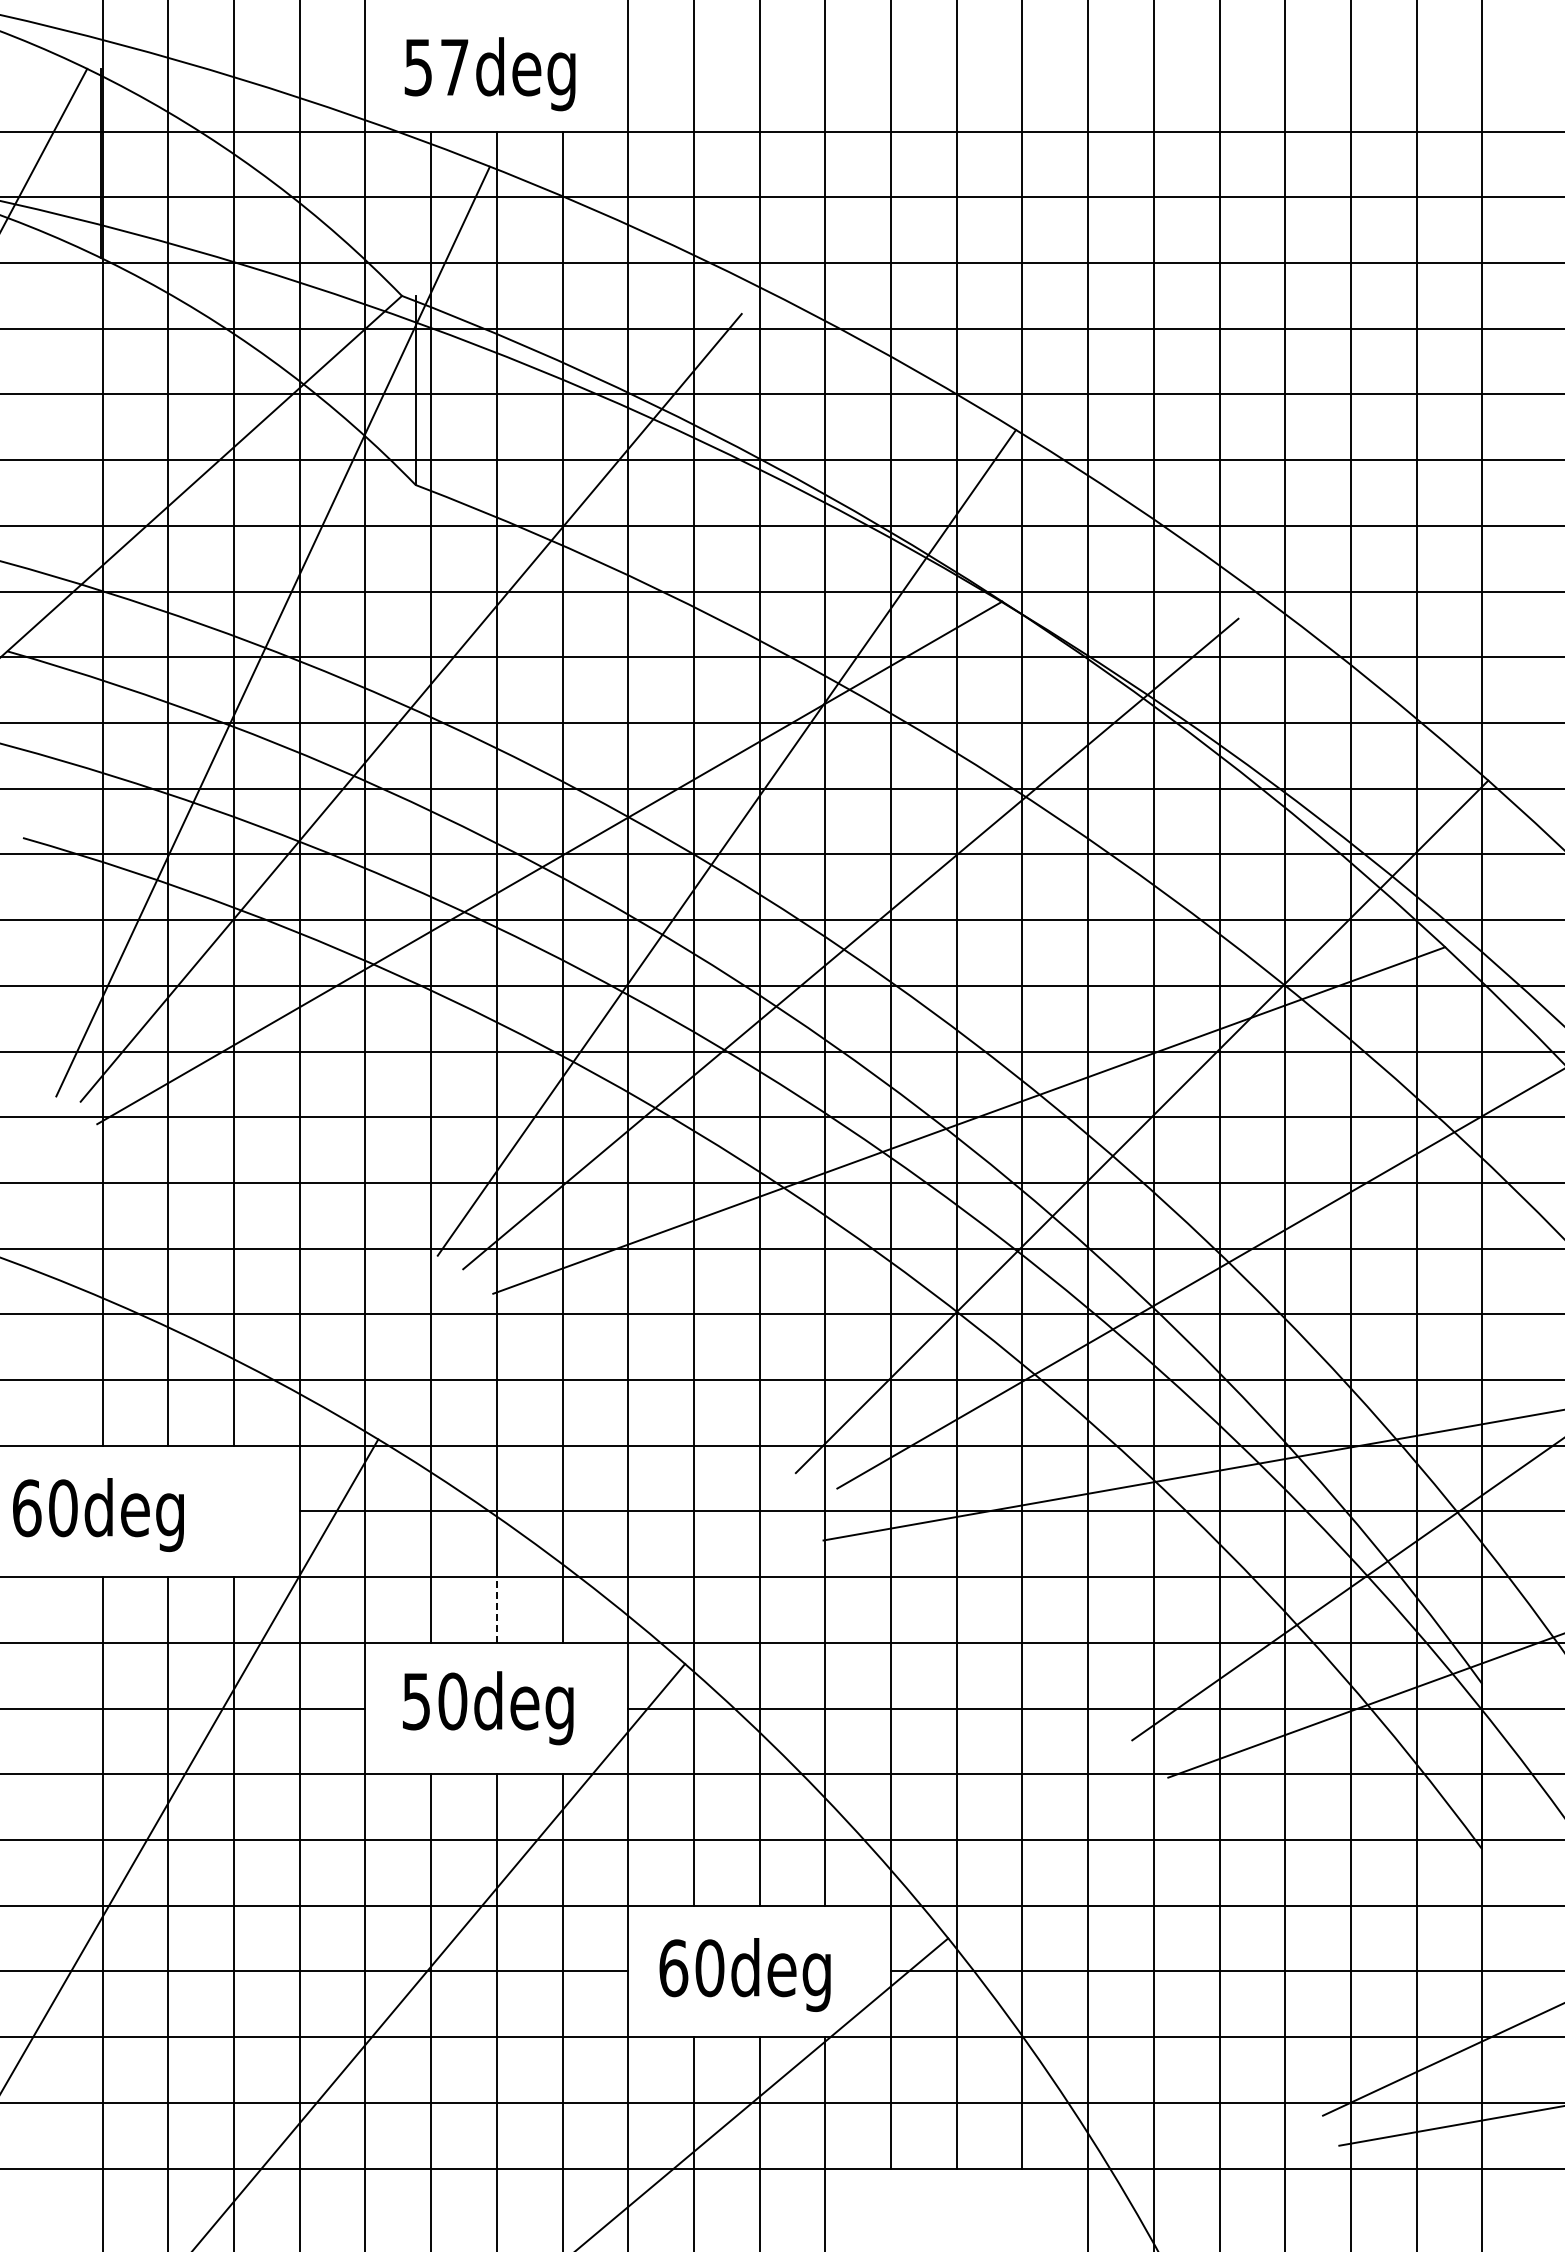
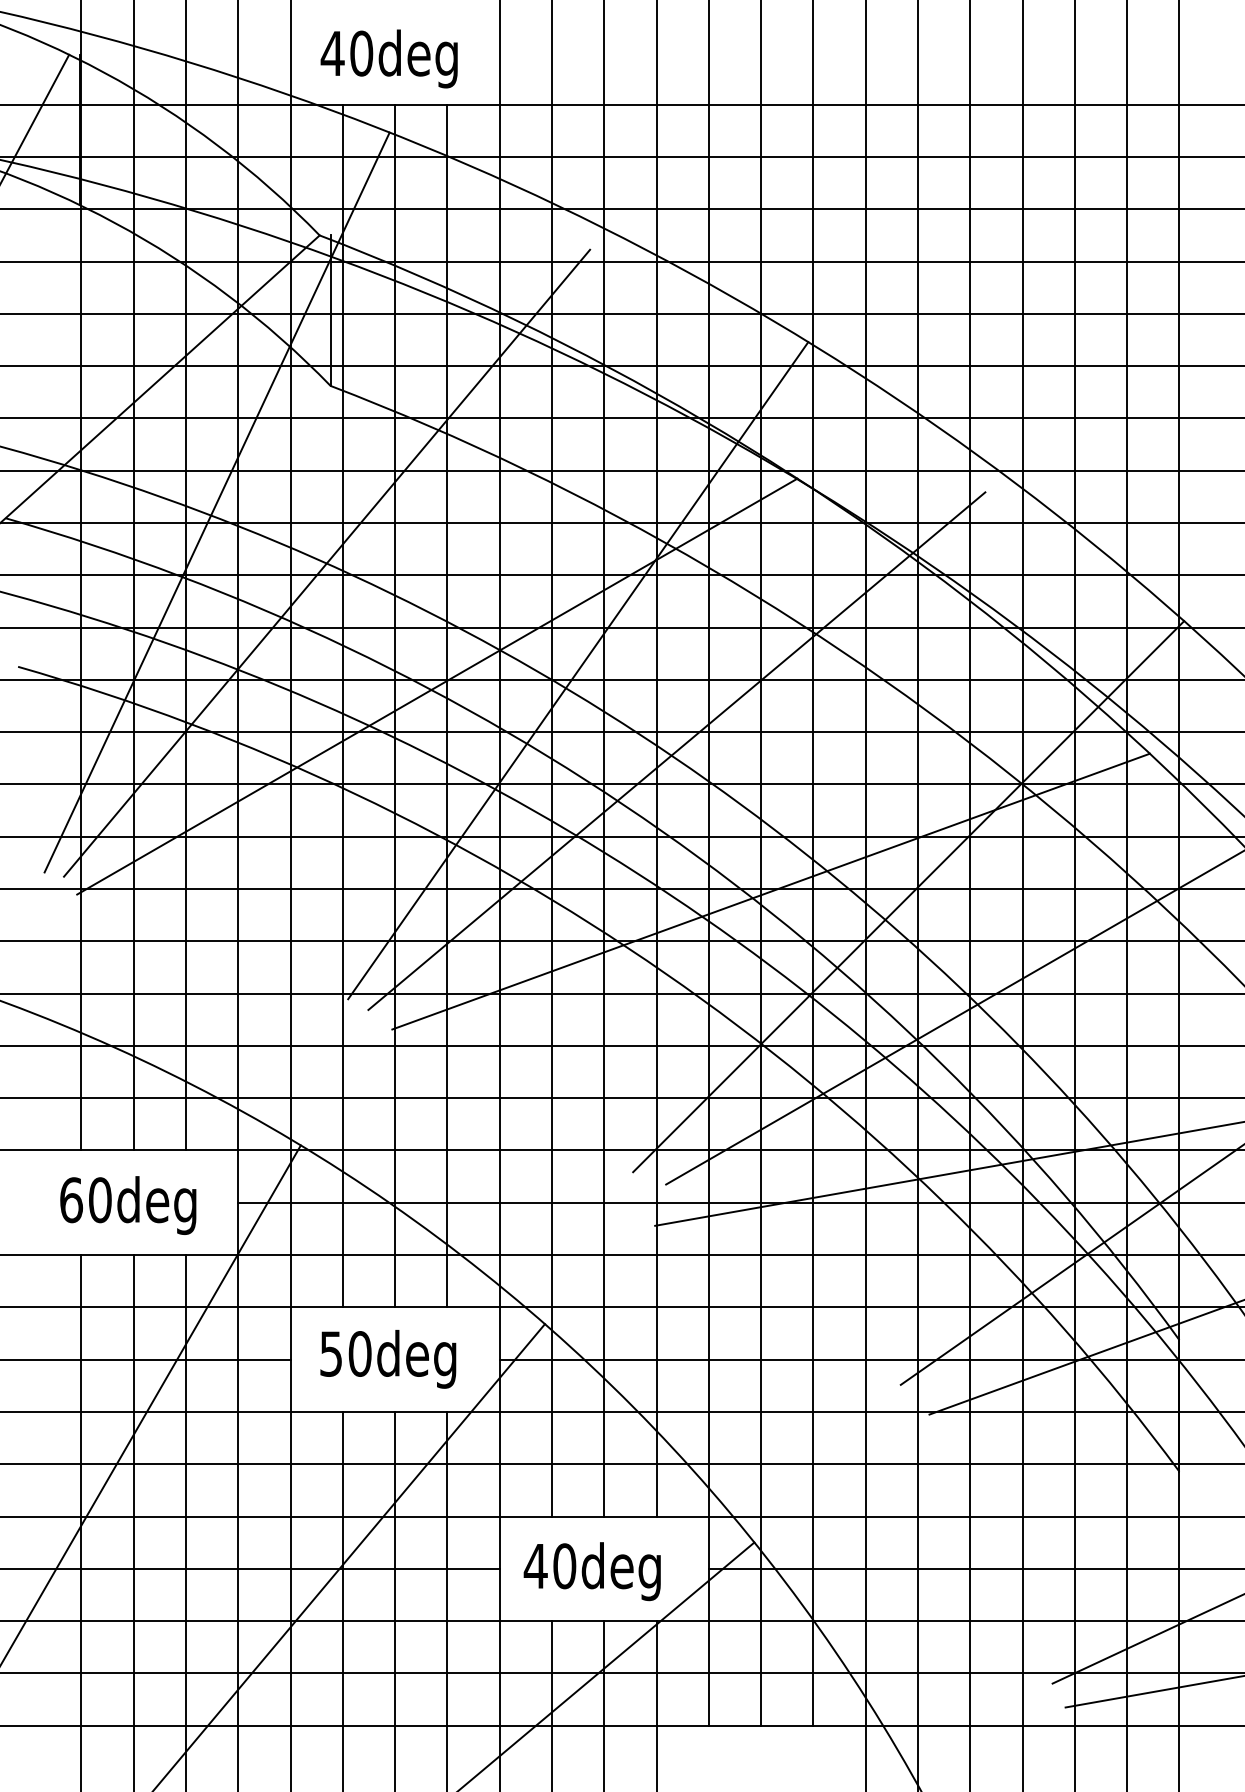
text: (436, 67) -> (347, 53), 57deg -> 40deg
text: (98, 1514) -> (128, 1205), moved
line: (496, 1610) -> (394, 1281), dashed -> solid
text: (673, 1968) -> (535, 1566), 60deg -> 40deg

